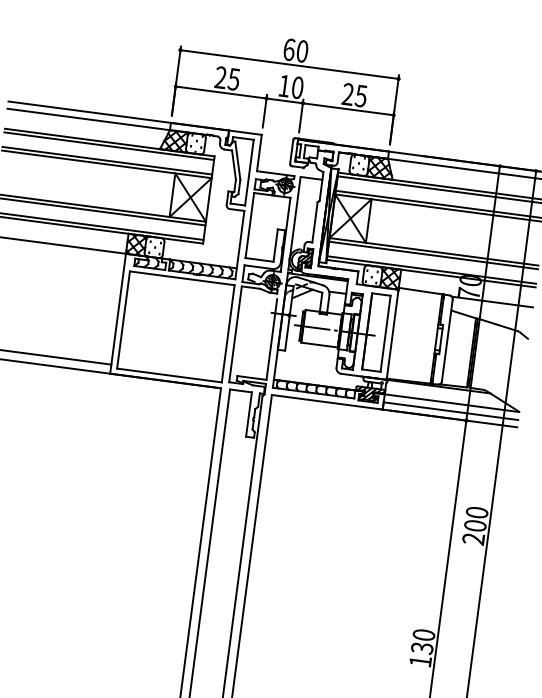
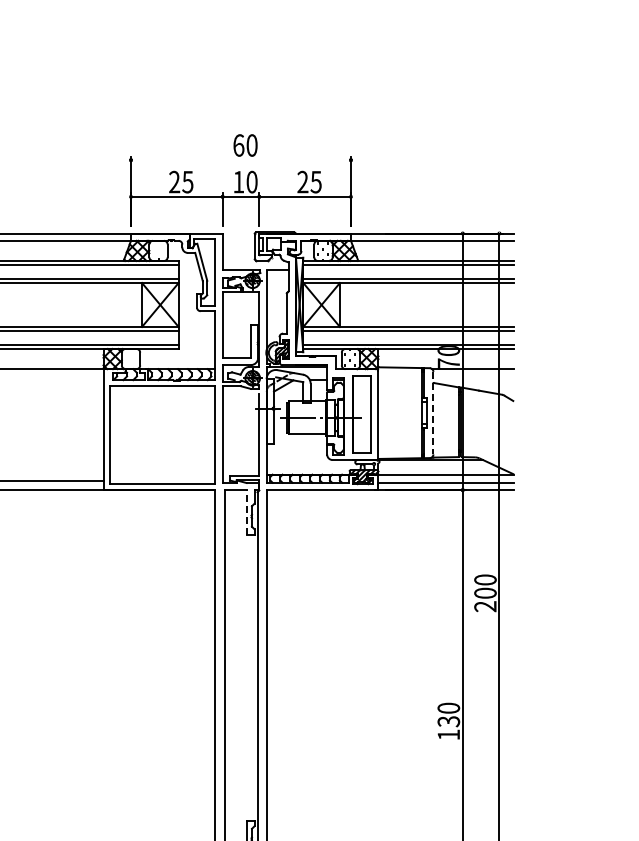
line: (288, 64) -> (240, 160), removed
line: (447, 340) -> (433, 413), solid -> dashed
line: (249, 413) -> (246, 511), solid -> dashed

